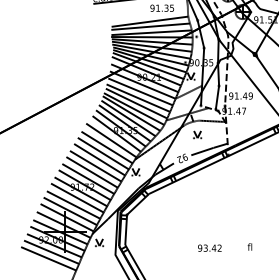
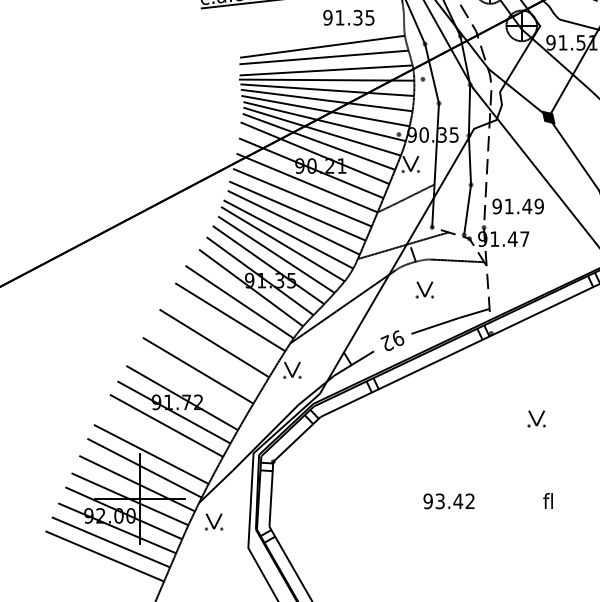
line: (102, 153) -> (220, 330), removed
line: (95, 165) -> (205, 355), removed
line: (88, 178) -> (190, 383), removed
part: (249, 194) -> (536, 418), added
line: (73, 204) -> (158, 439), removed
text: (249, 246) -> (547, 499), moved
text: (209, 247) -> (448, 499), moved

